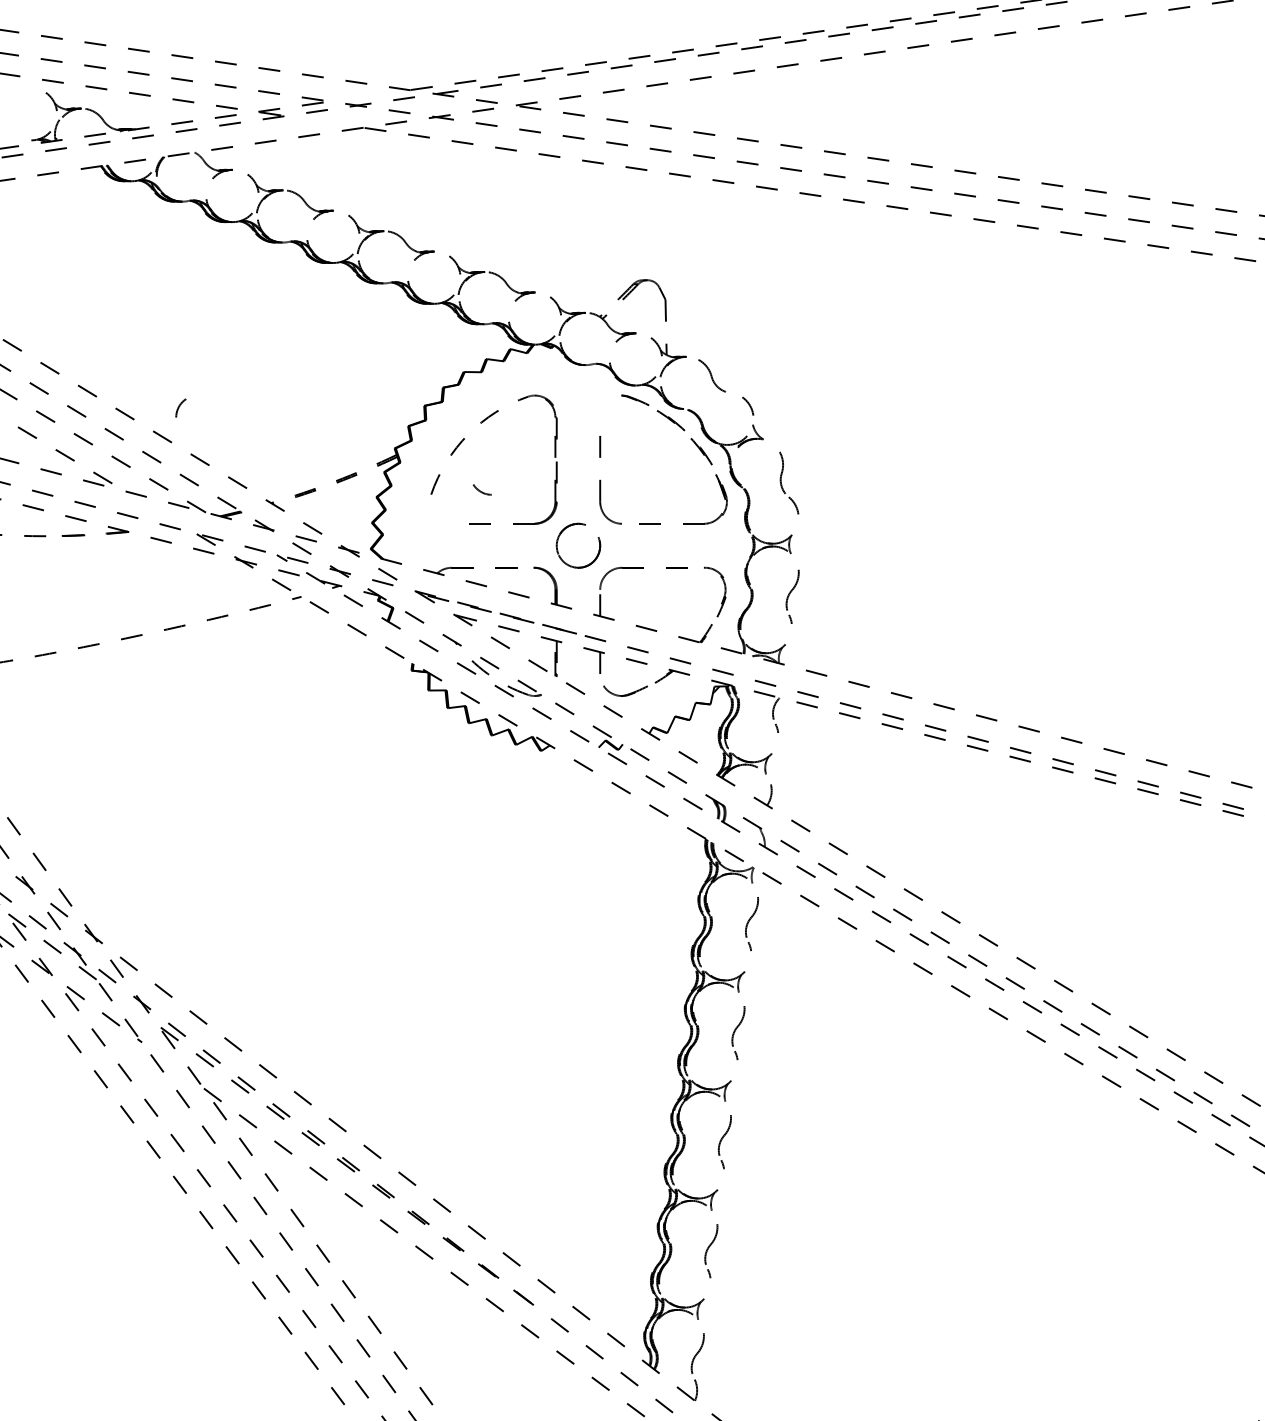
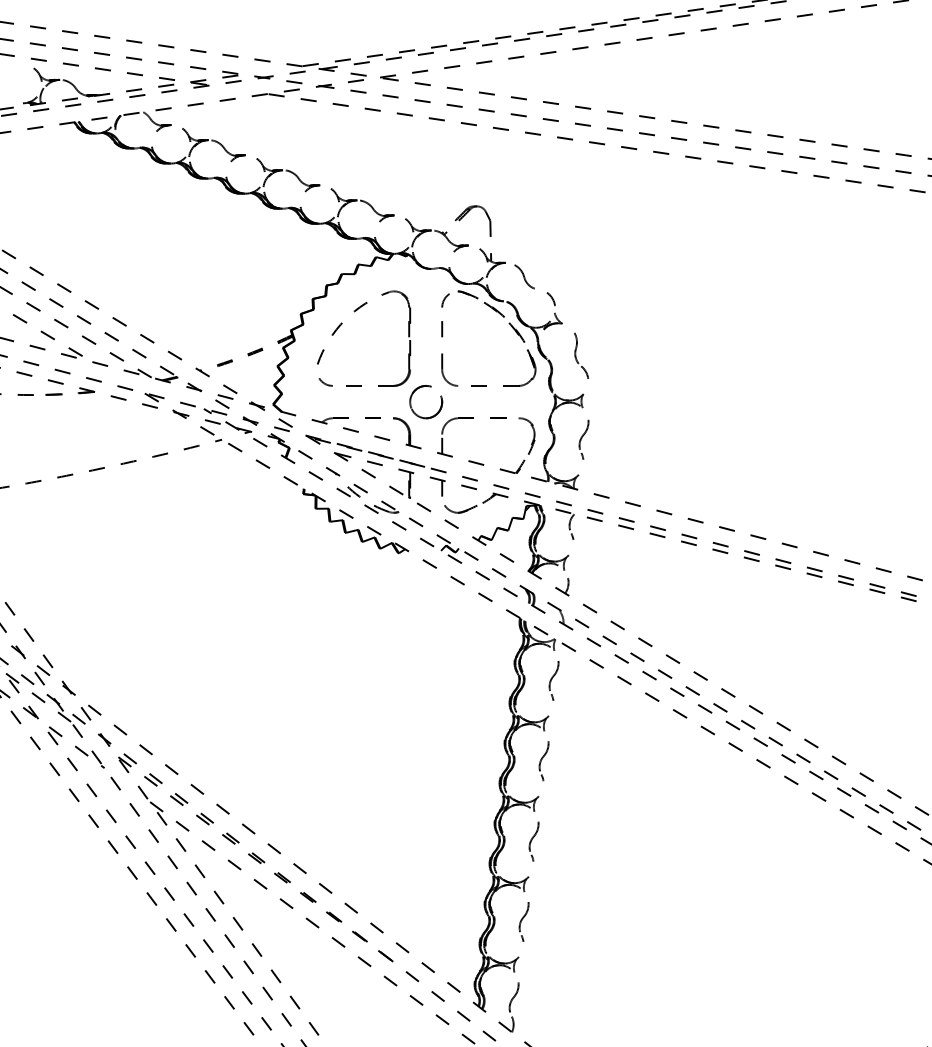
curve: (180, 406) -> (445, 299), moved
curve: (480, 490) -> (324, 382), moved

